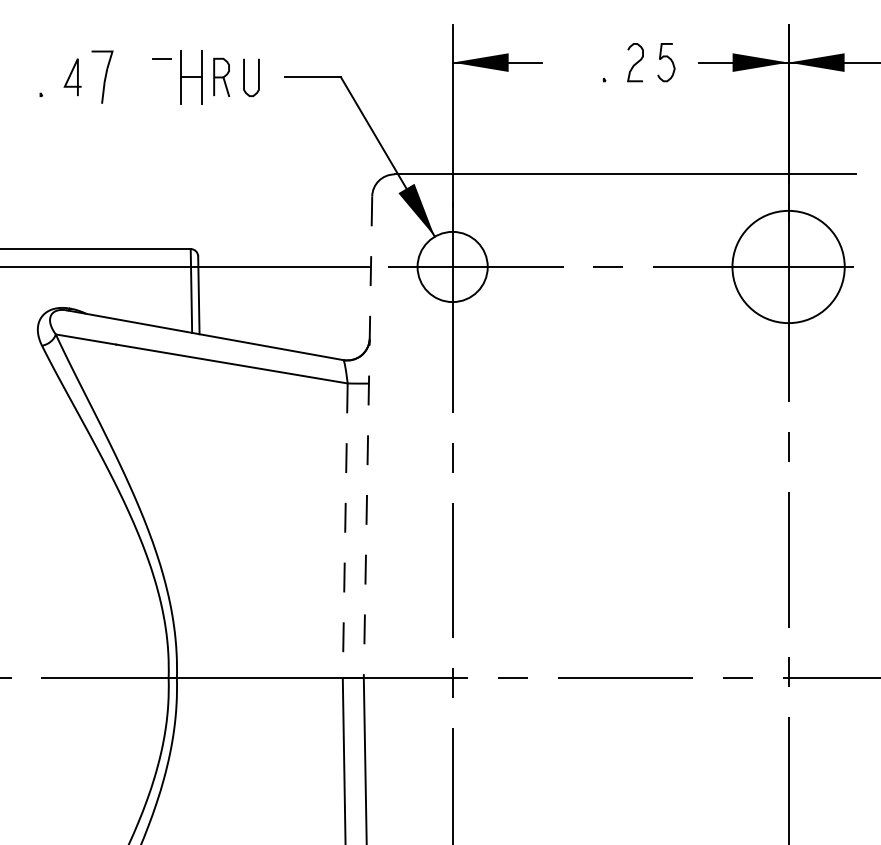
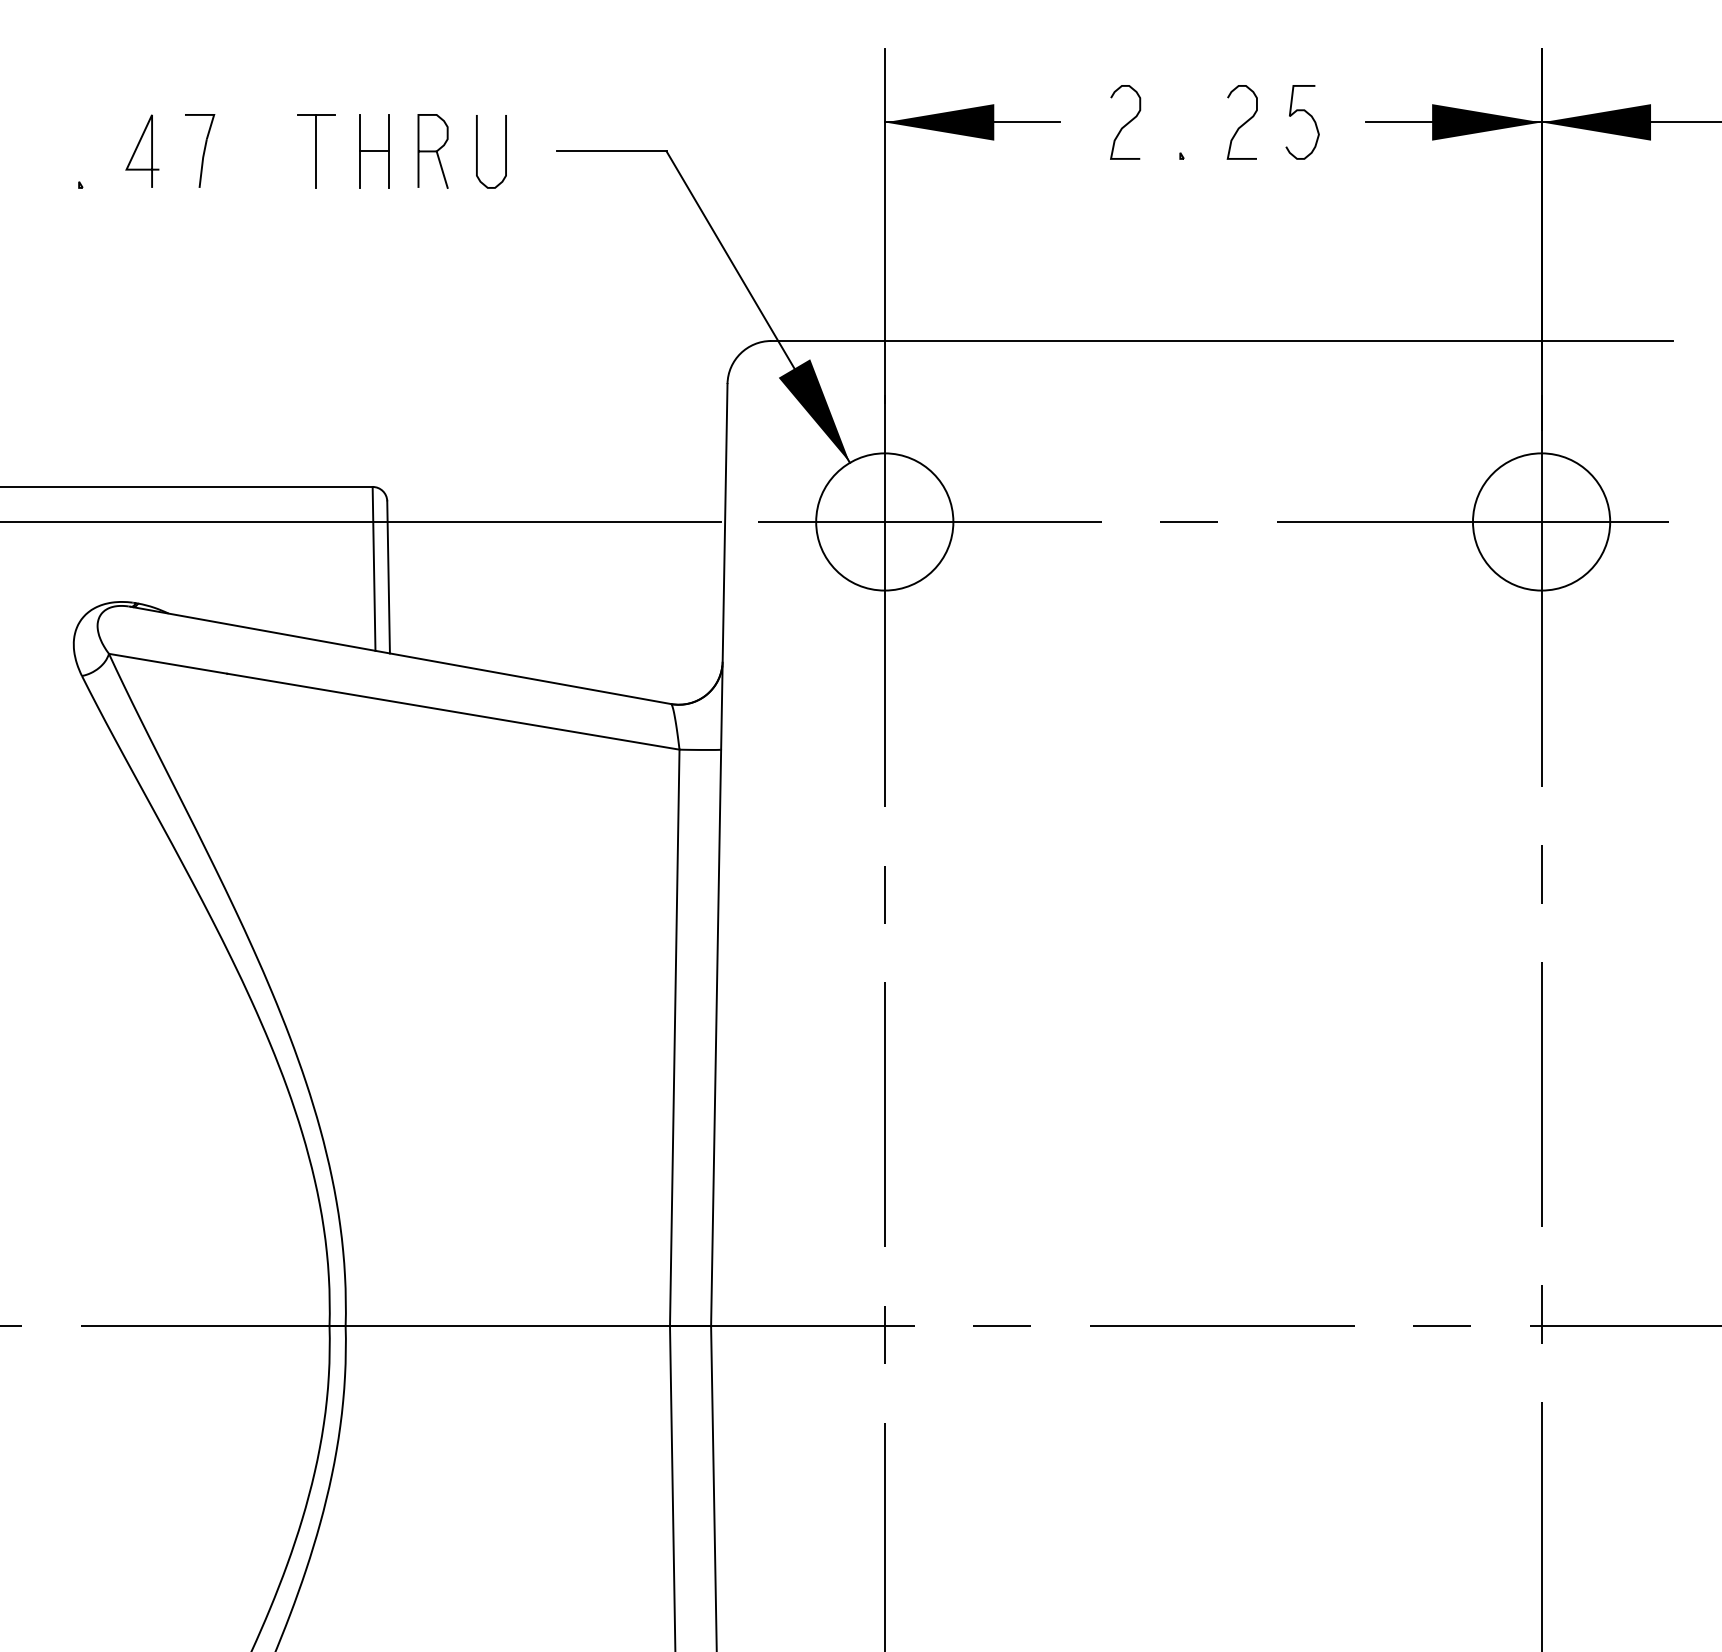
curve: (576, 62) -> (1126, 122), added
part: (102, 76) -> (200, 149), size x0.71
line: (161, 77) -> (315, 151), added
part: (191, 77) -> (374, 151), size x0.71
circle: (788, 266) -> (1541, 521), size x0.62
line: (368, 437) -> (720, 855), dashed -> solid
line: (345, 531) -> (675, 1039), dashed -> solid

